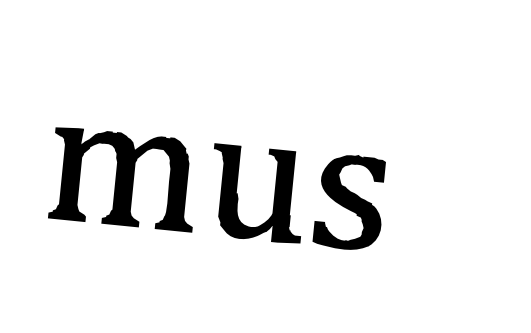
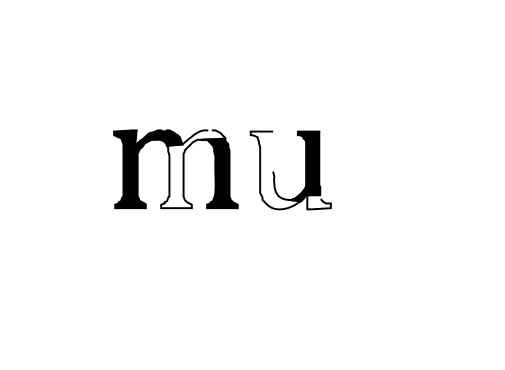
fill: (144, 181) -> (193, 169), removed
fill: (239, 192) -> (275, 170), removed
part: (350, 202) -> (370, 169), removed
fill: (285, 234) -> (318, 202), removed

